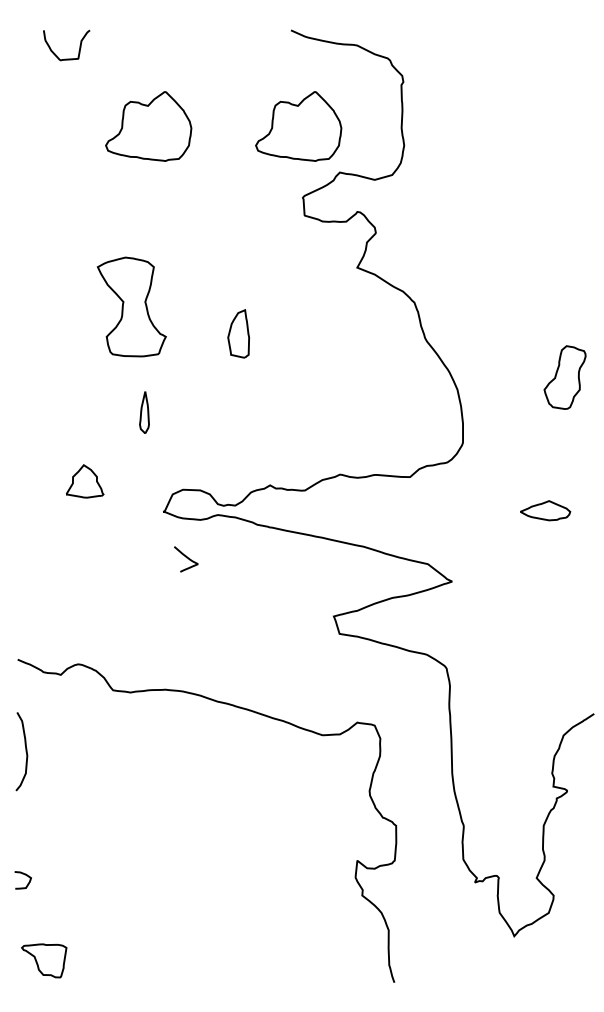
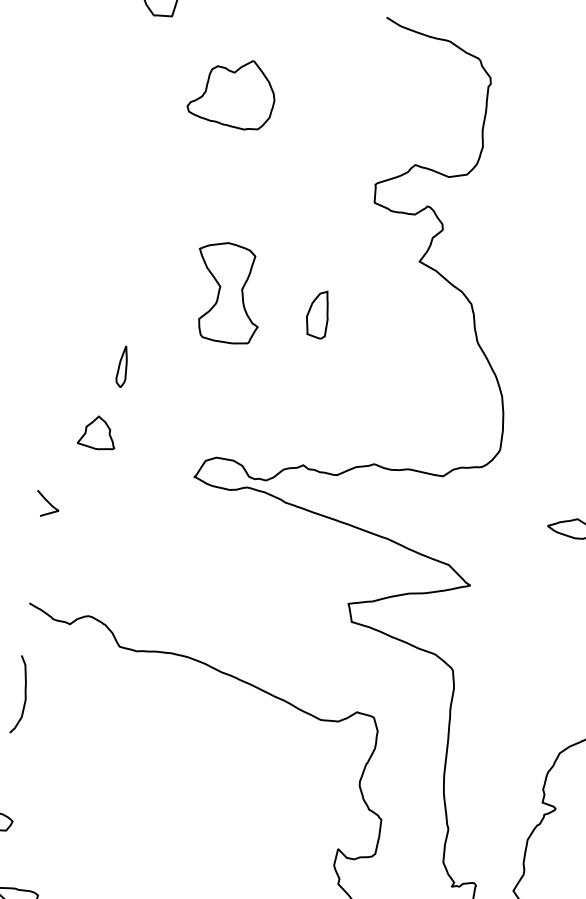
part: (298, 126) -> (380, 113), removed
part: (131, 306) -> (227, 292), moved
part: (238, 333) -> (317, 313), moved
part: (144, 412) -> (122, 366), moved
part: (85, 481) -> (98, 432), moved
curve: (186, 558) -> (48, 503), moved

